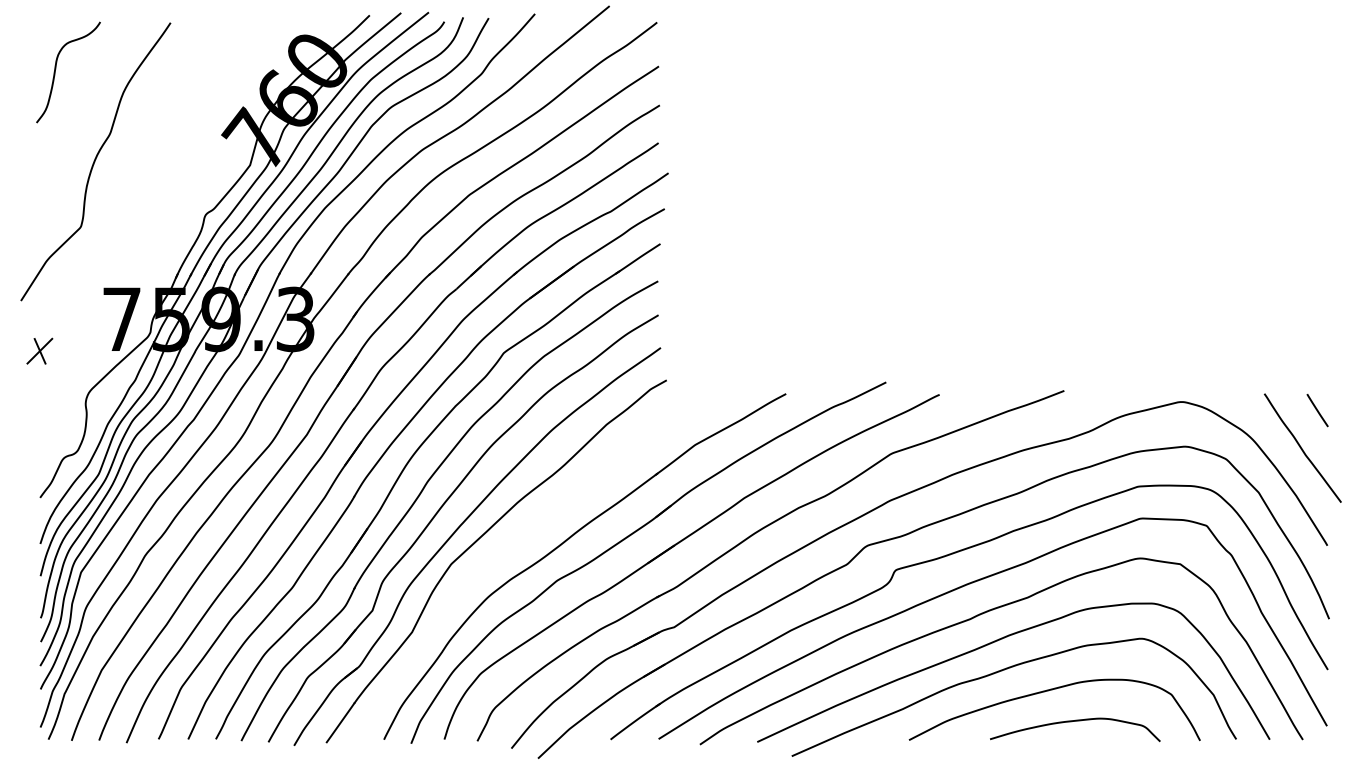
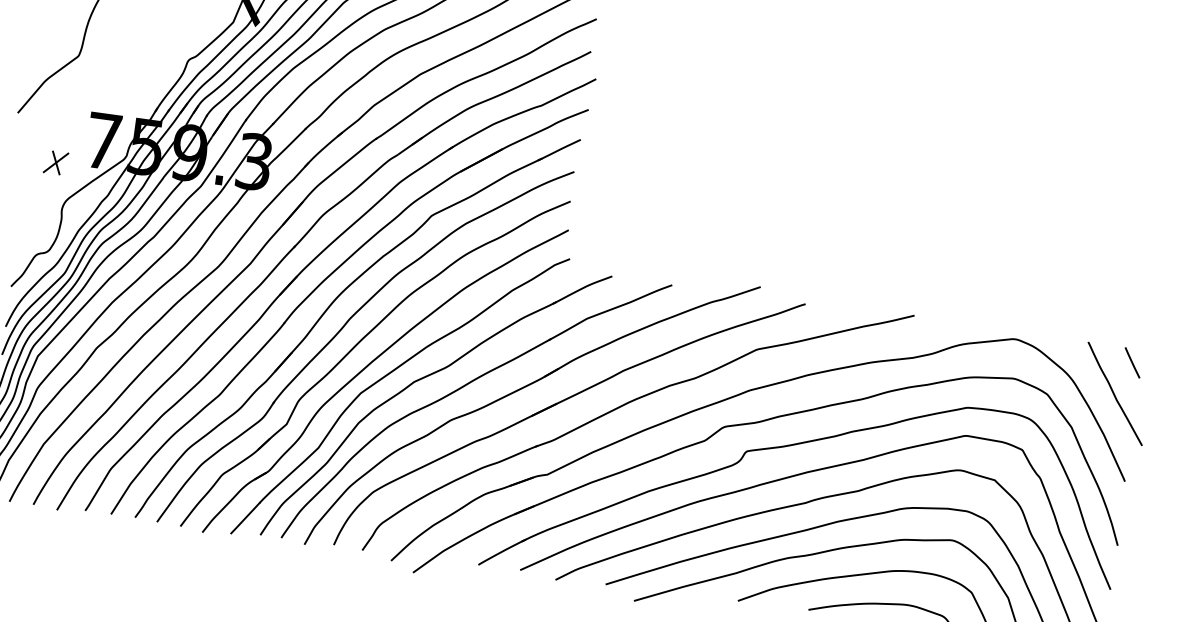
part: (39, 350) -> (55, 162), moved
part: (519, 538) -> (423, 379), added

